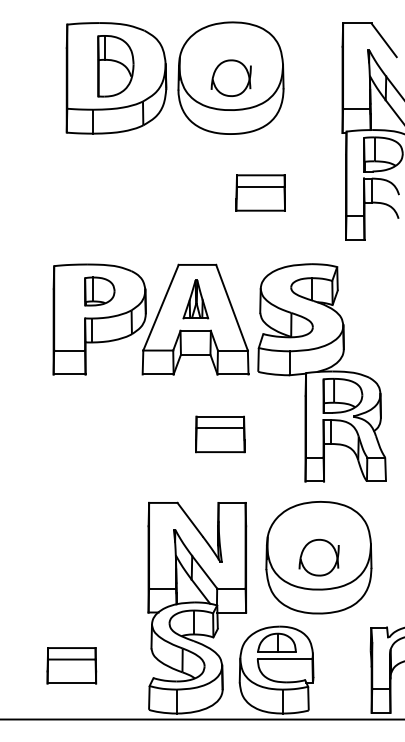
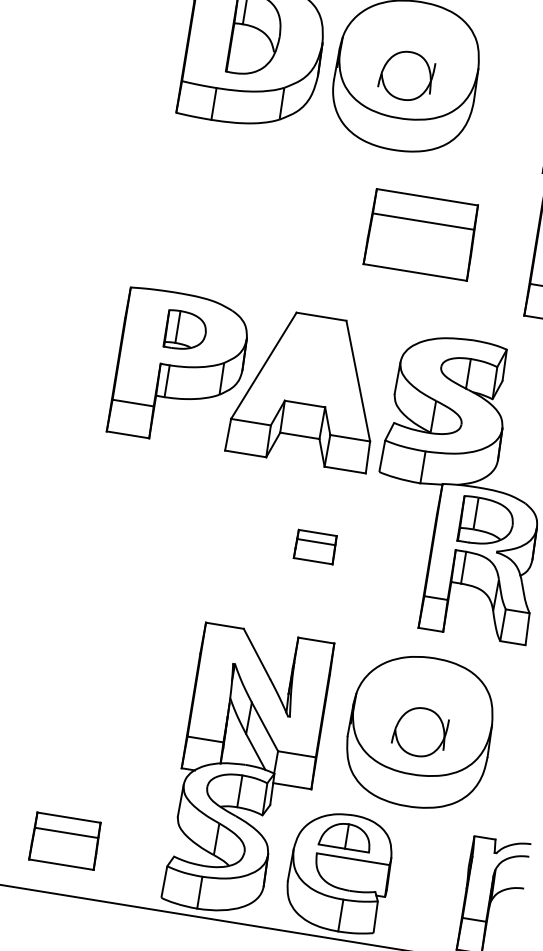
part: (260, 192) -> (420, 234), size x1.6
part: (195, 299) -> (311, 362), removed
part: (220, 434) -> (315, 547), size x0.6
part: (71, 665) -> (64, 840), moved

